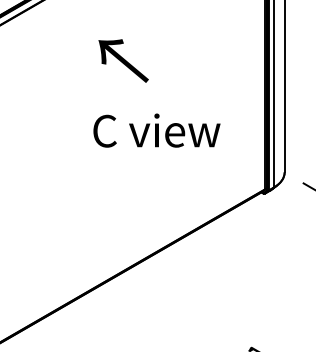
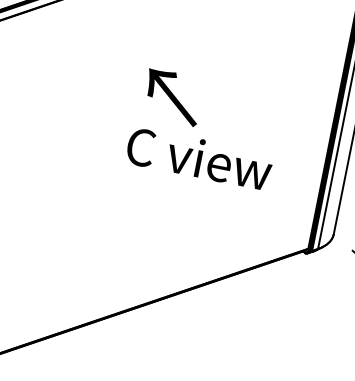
text: (123, 60) -> (172, 96), moved

